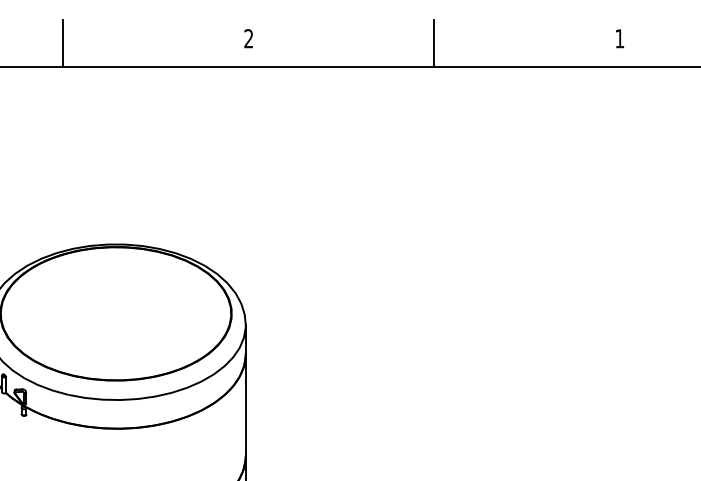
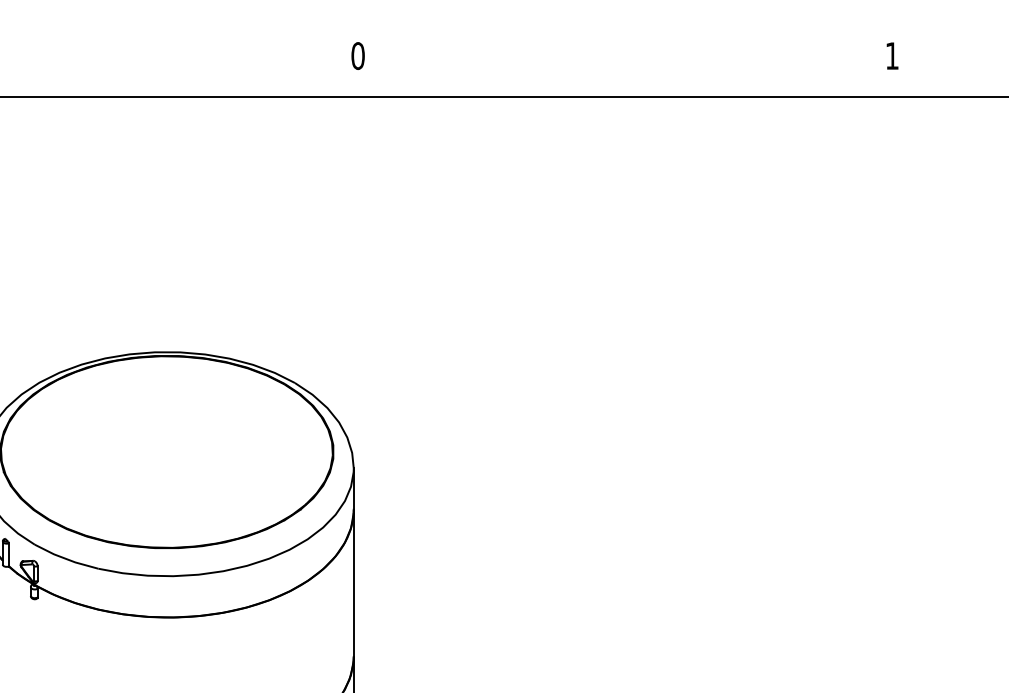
text: (248, 38) -> (357, 55), 2 -> 0
line: (63, 43) -> (91, 62), removed
line: (434, 43) -> (625, 62), removed

